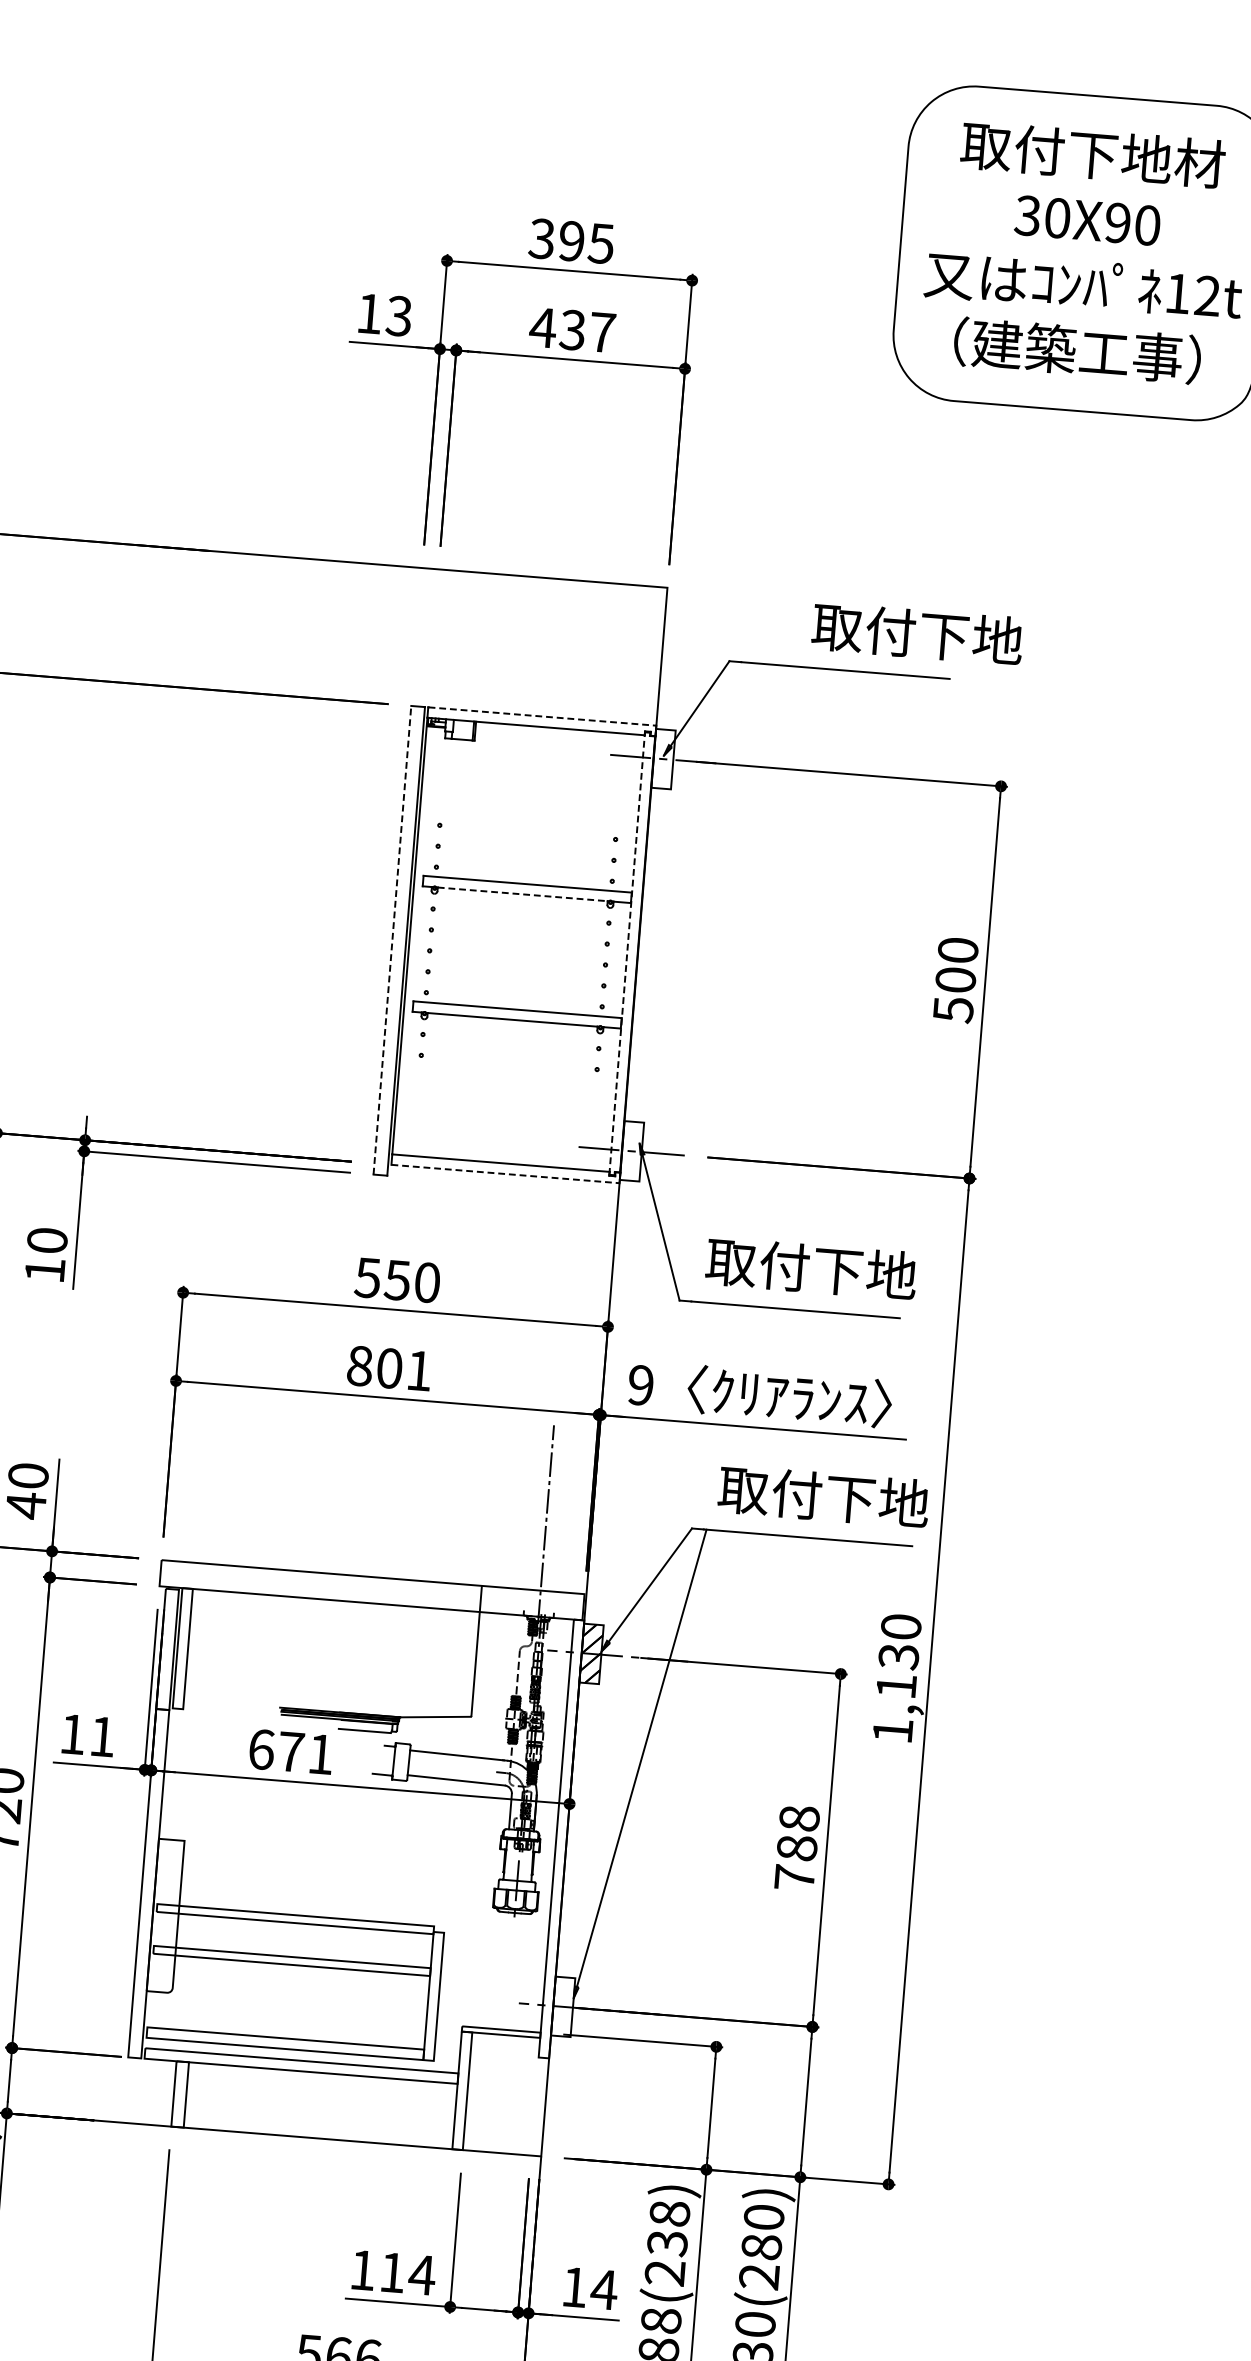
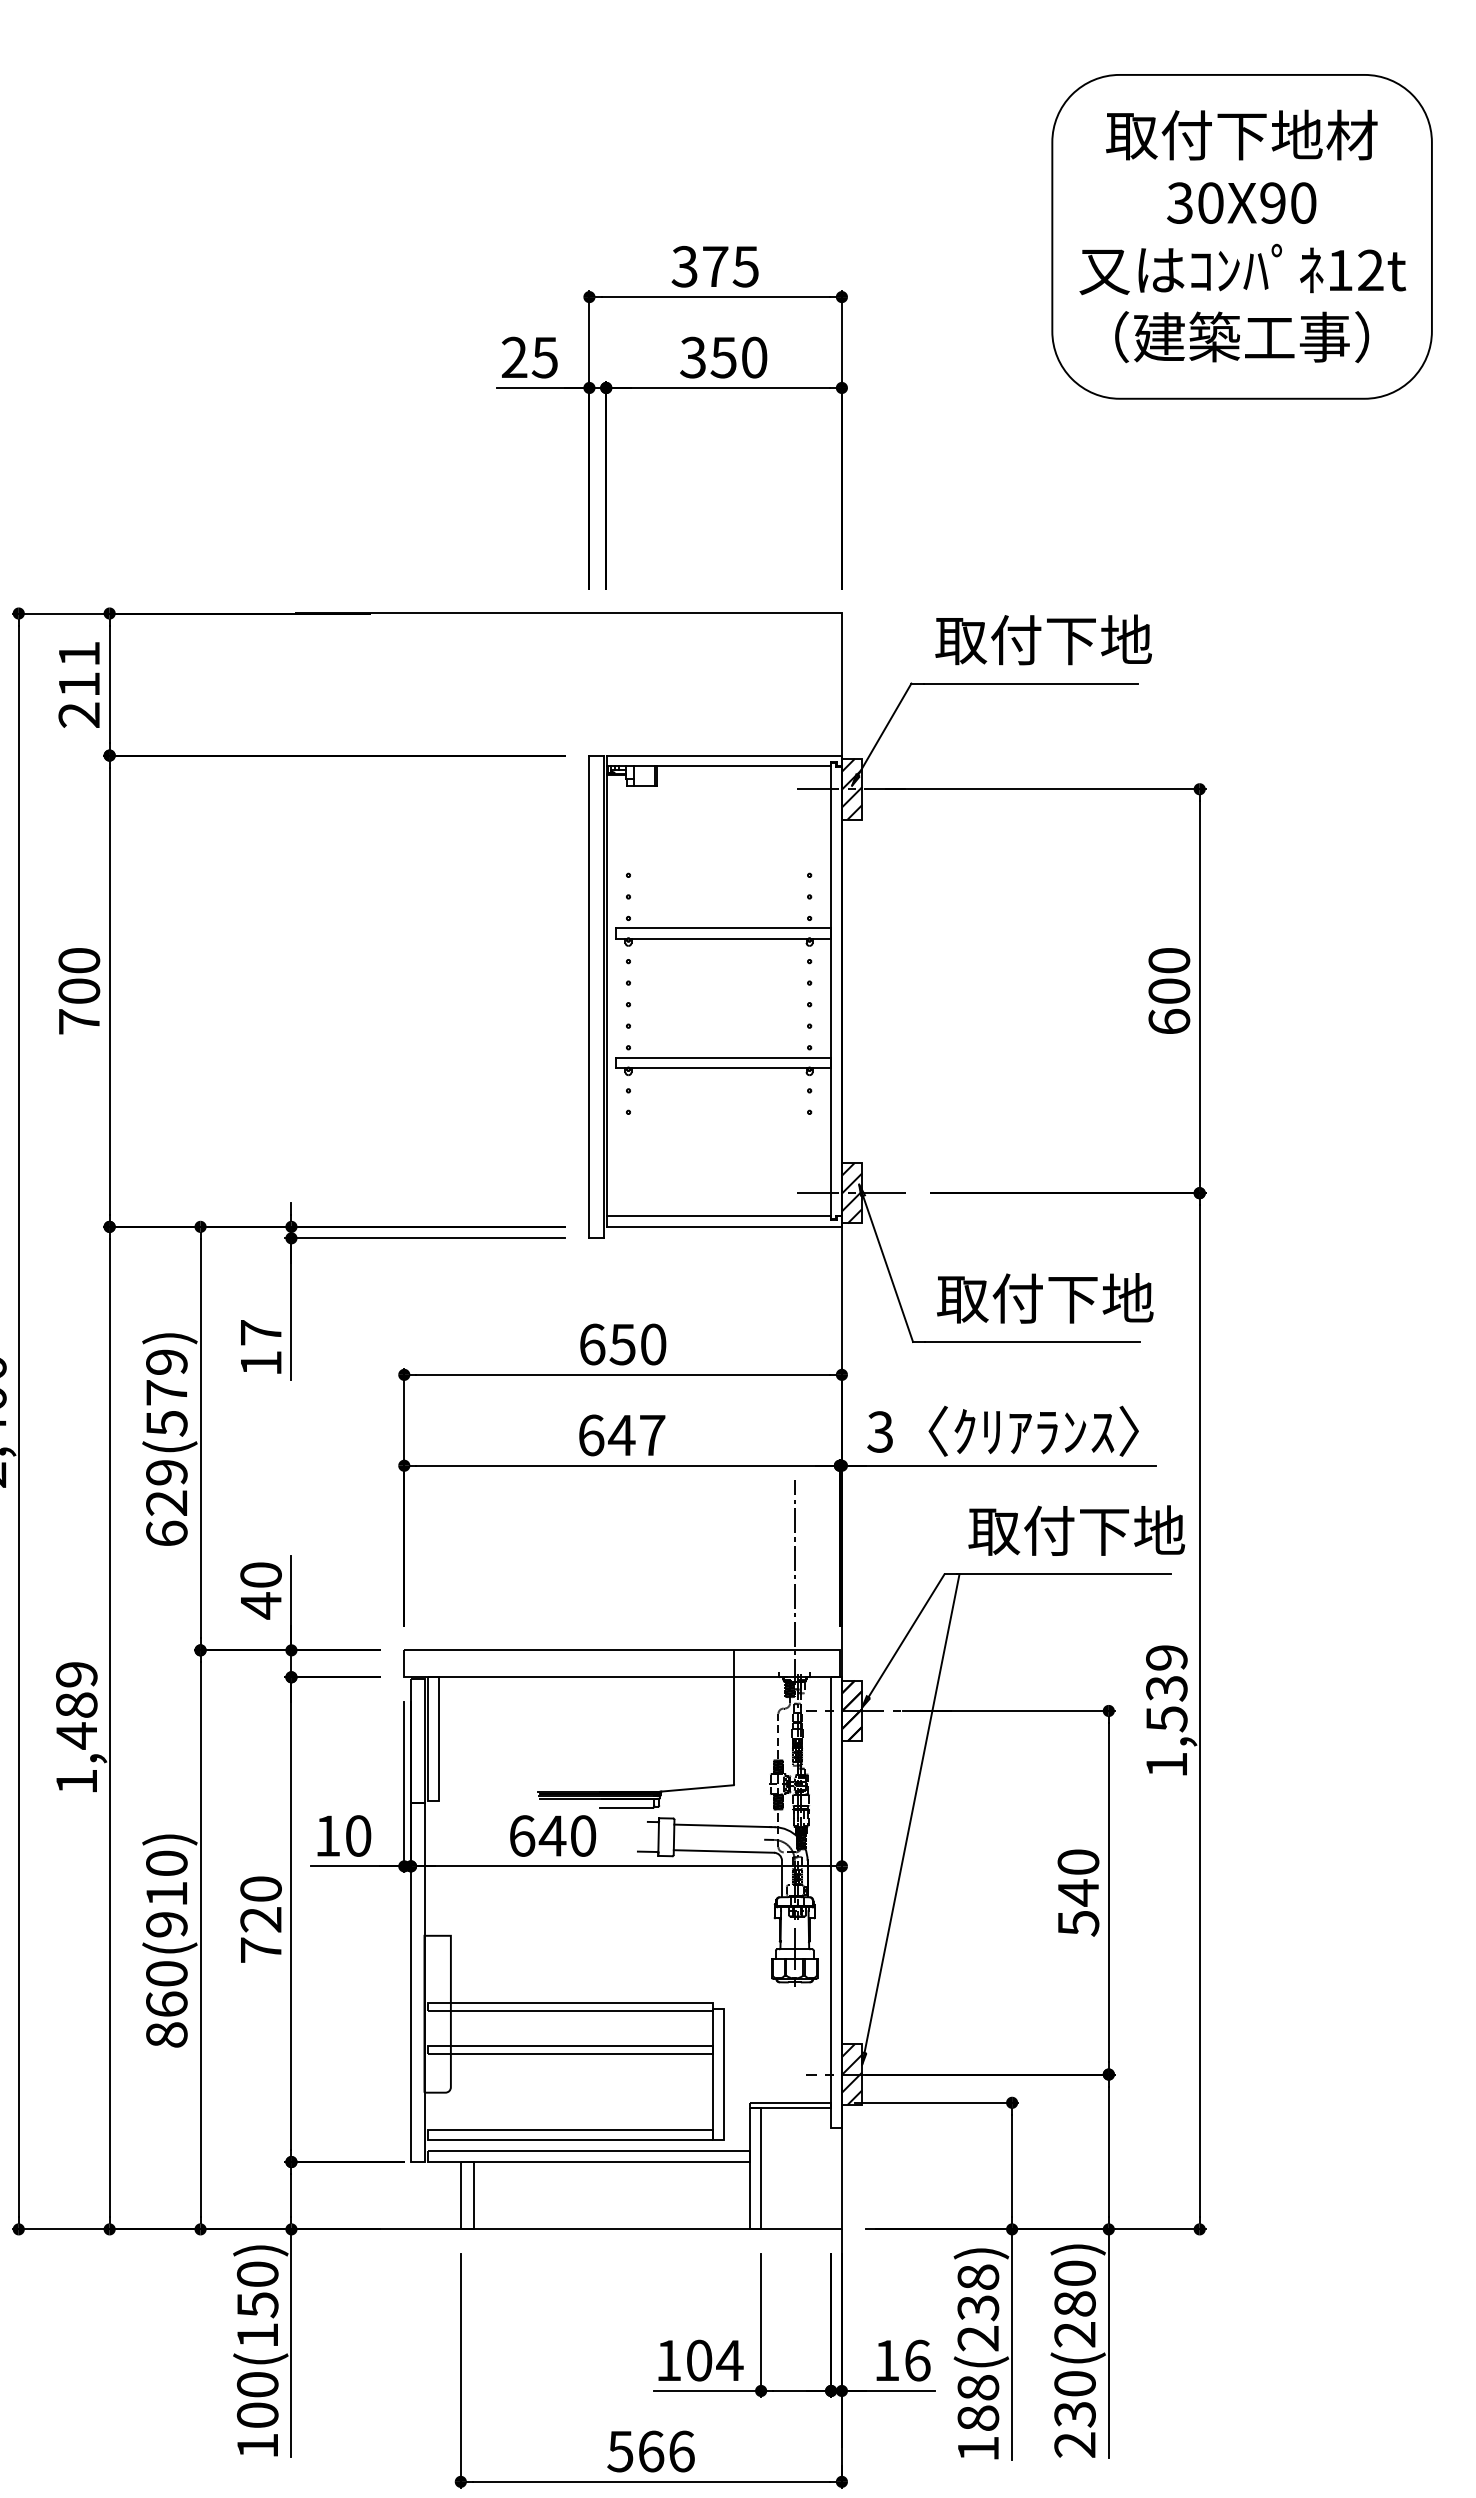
text: (571, 241) -> (715, 266), 395 -> 375
text: (384, 313) -> (529, 356), 13 -> 25
text: (572, 330) -> (723, 357), 437 -> 350
text: (917, 633) -> (1043, 639), moved
line: (543, 716) -> (725, 755), dashed -> solid
hatch: (663, 758) -> (851, 788), added
line: (523, 894) -> (719, 939), dashed -> solid
line: (392, 939) -> (589, 996), dashed -> solid
line: (626, 953) -> (830, 991), dashed -> solid
text: (953, 1010) -> (1169, 1022), 500 -> 600
hatch: (631, 1150) -> (851, 1192), added
line: (505, 1173) -> (724, 1226), dashed -> solid
text: (46, 1240) -> (260, 1332), 10 -> 17
text: (368, 1277) -> (592, 1344), 550 -> 650
text: (389, 1368) -> (621, 1435), 801 -> 647
text: (640, 1384) -> (879, 1431), 9 -> 3
text: (898, 1656) -> (1166, 1688), 1,130 -> 1,539
text: (102, 1736) -> (358, 1835), 11 -> 10
text: (305, 1752) -> (567, 1835), 671 -> 640
text: (797, 1847) -> (1078, 1892), 788 -> 540
hatch: (562, 2006) -> (851, 2074), added
text: (392, 2272) -> (699, 2360), 114 -> 104
text: (604, 2289) -> (917, 2360), 14 -> 16

